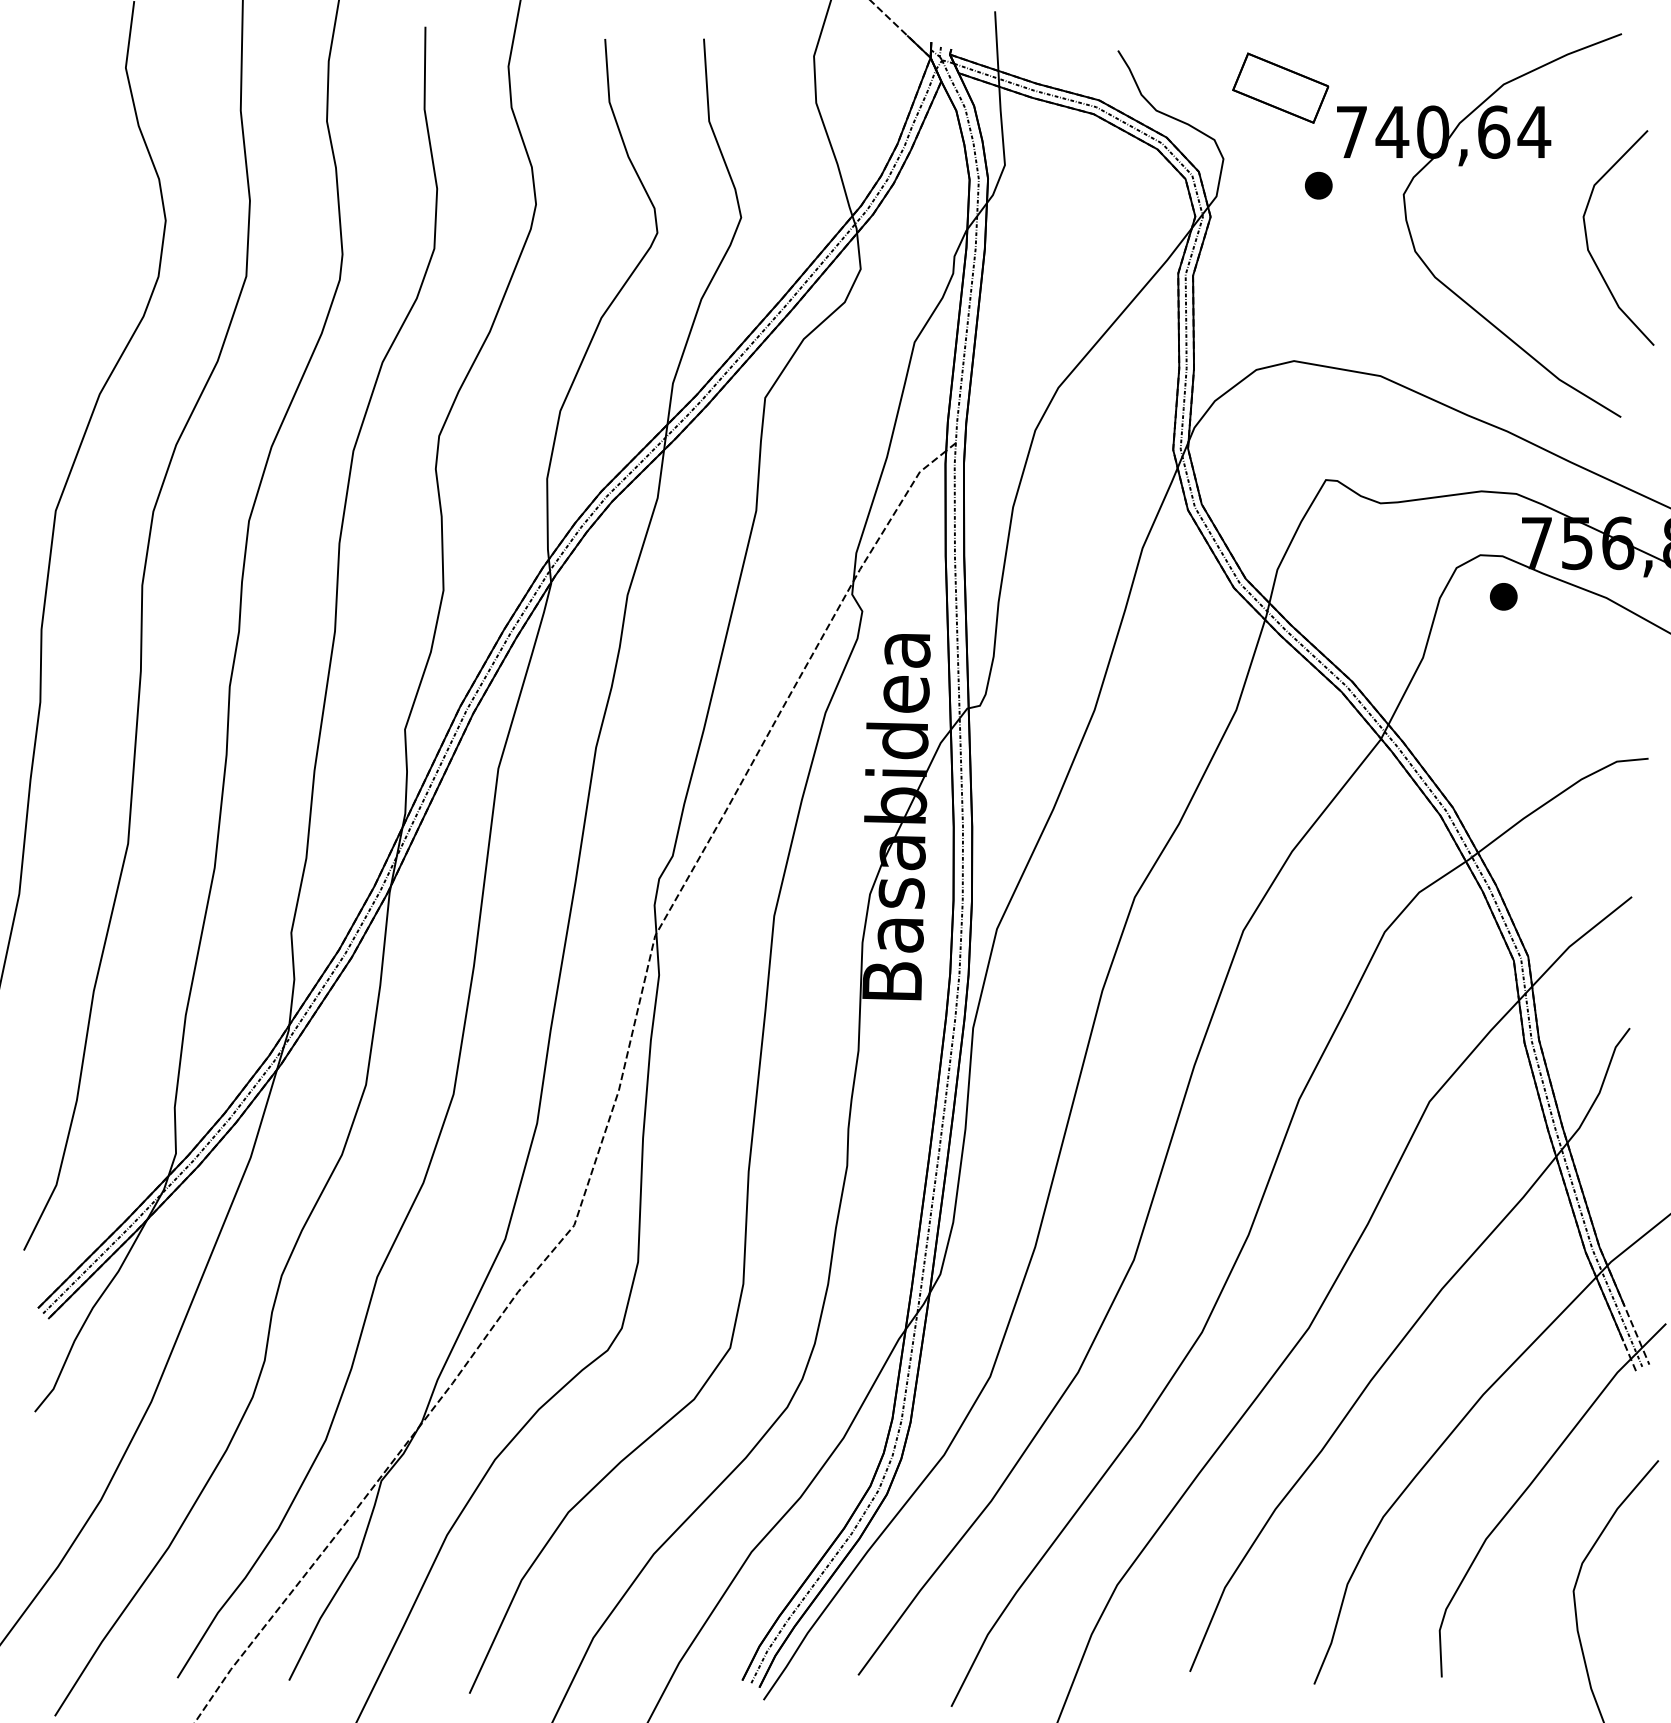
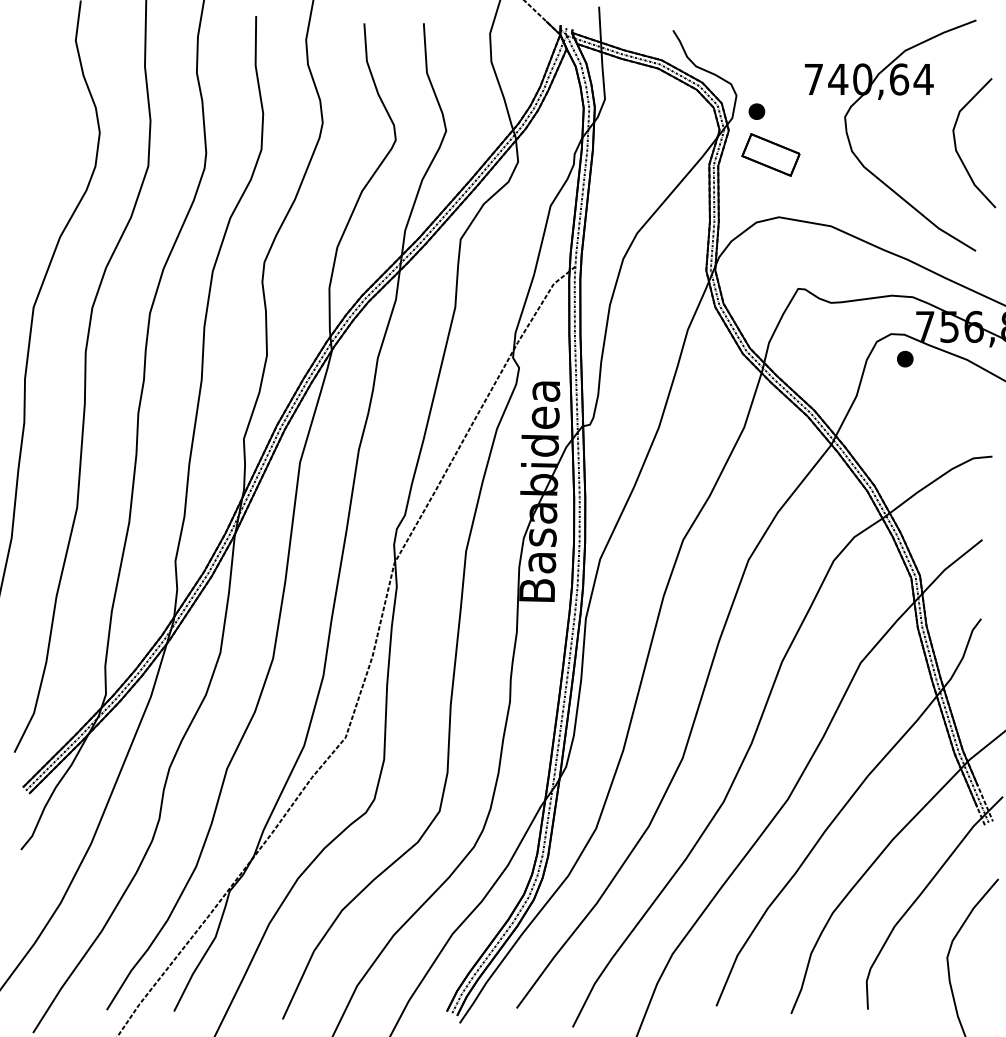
part: (1279, 87) -> (770, 154), moved
part: (1318, 185) -> (756, 111), moved

